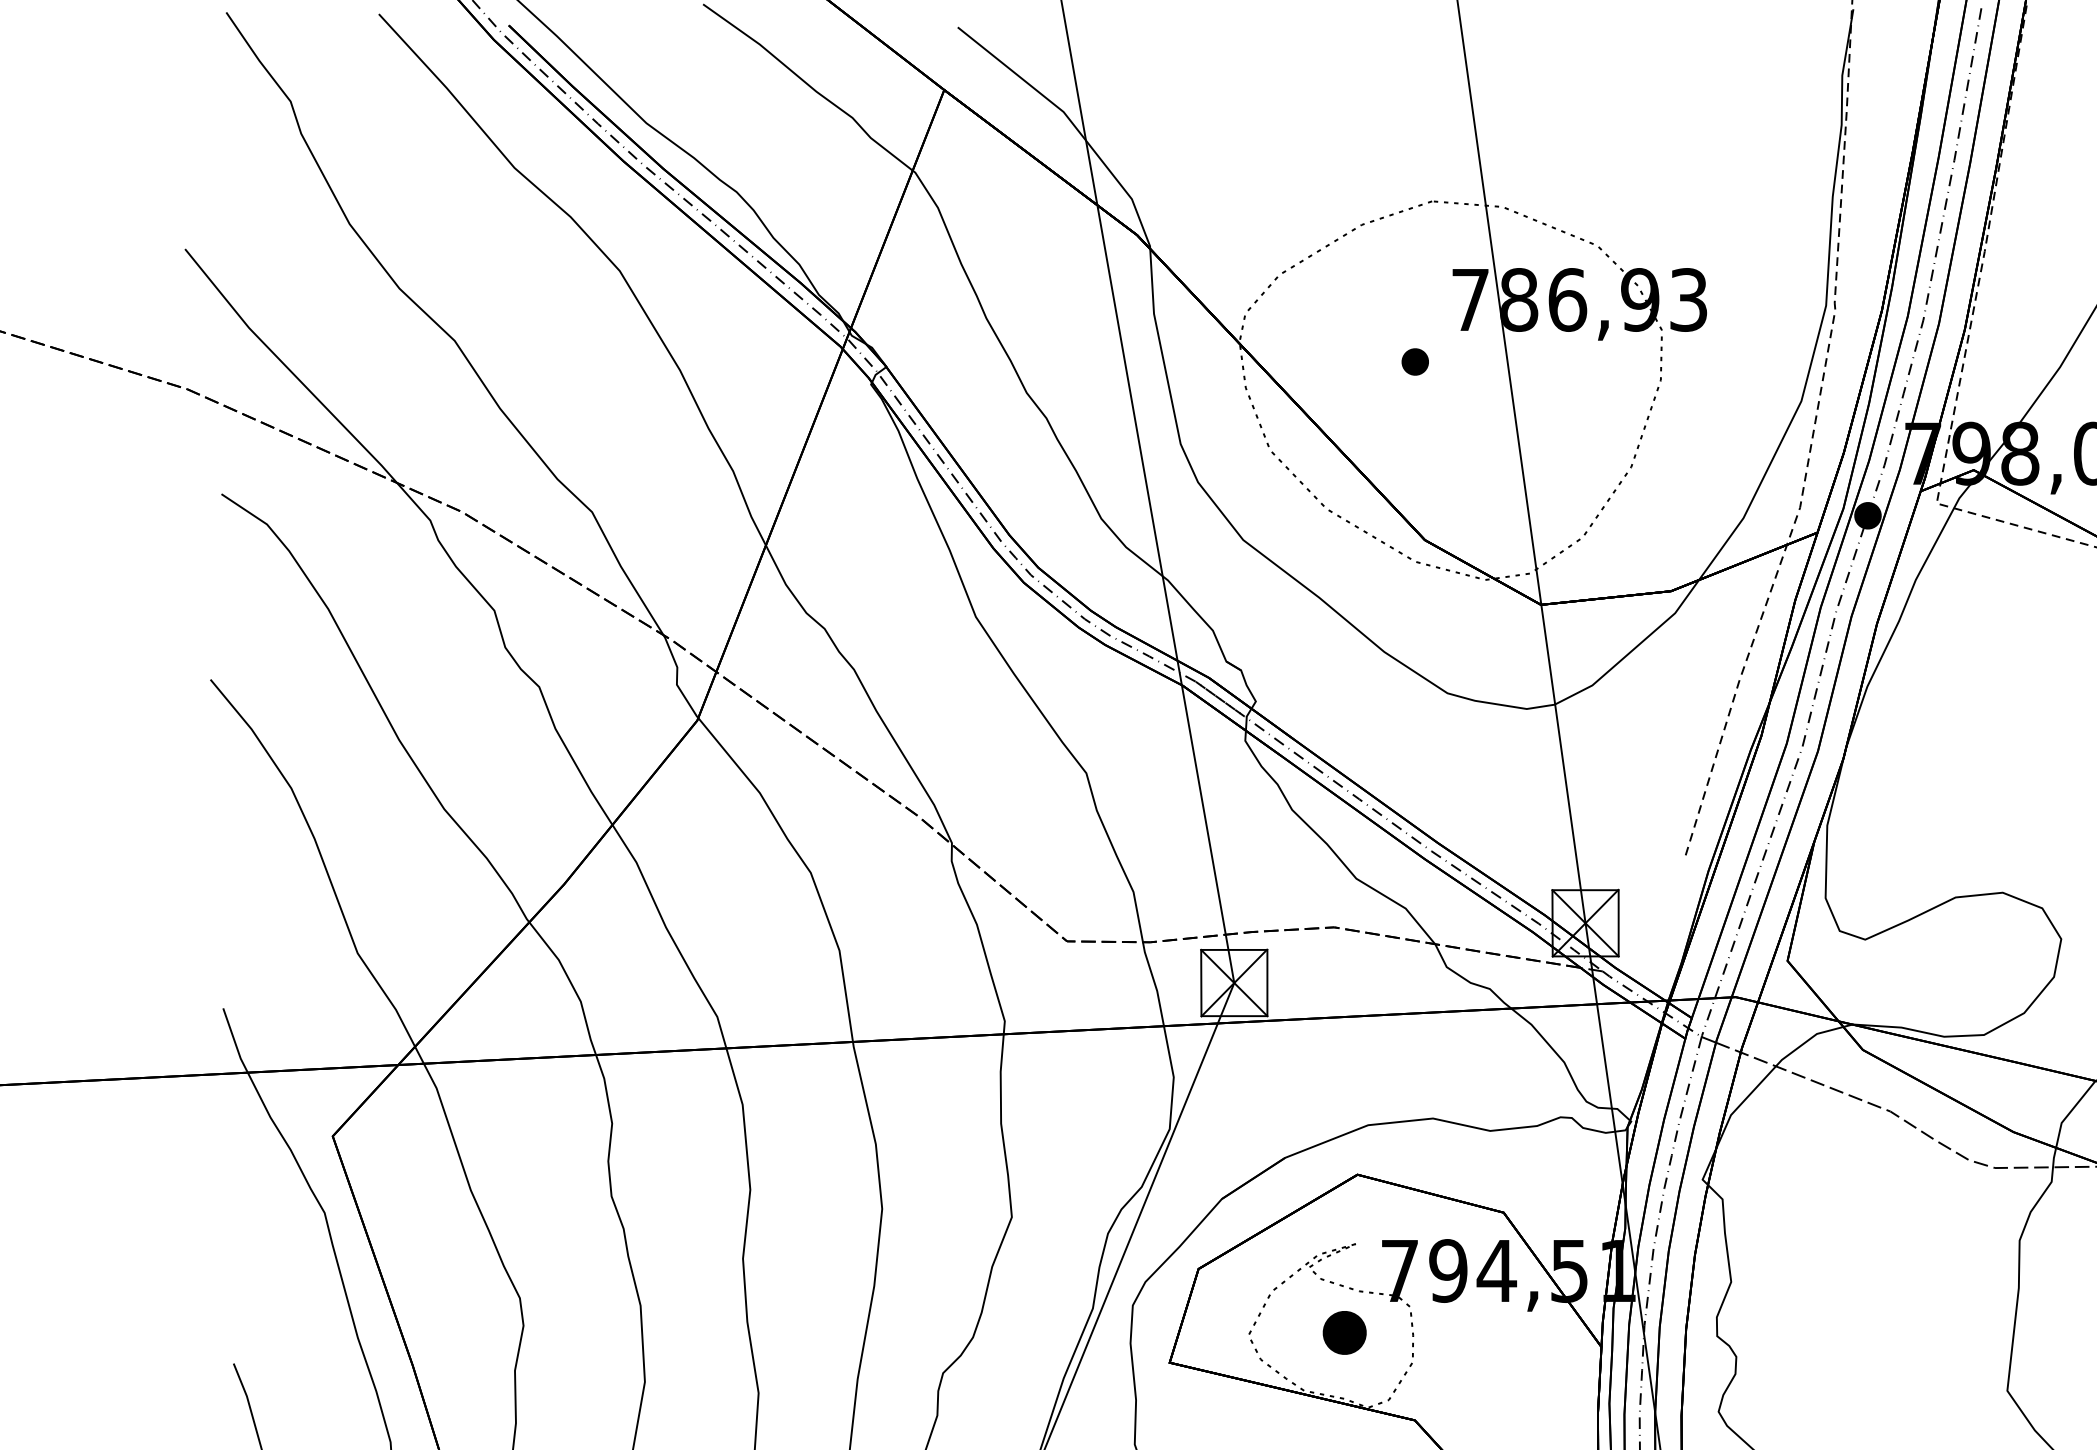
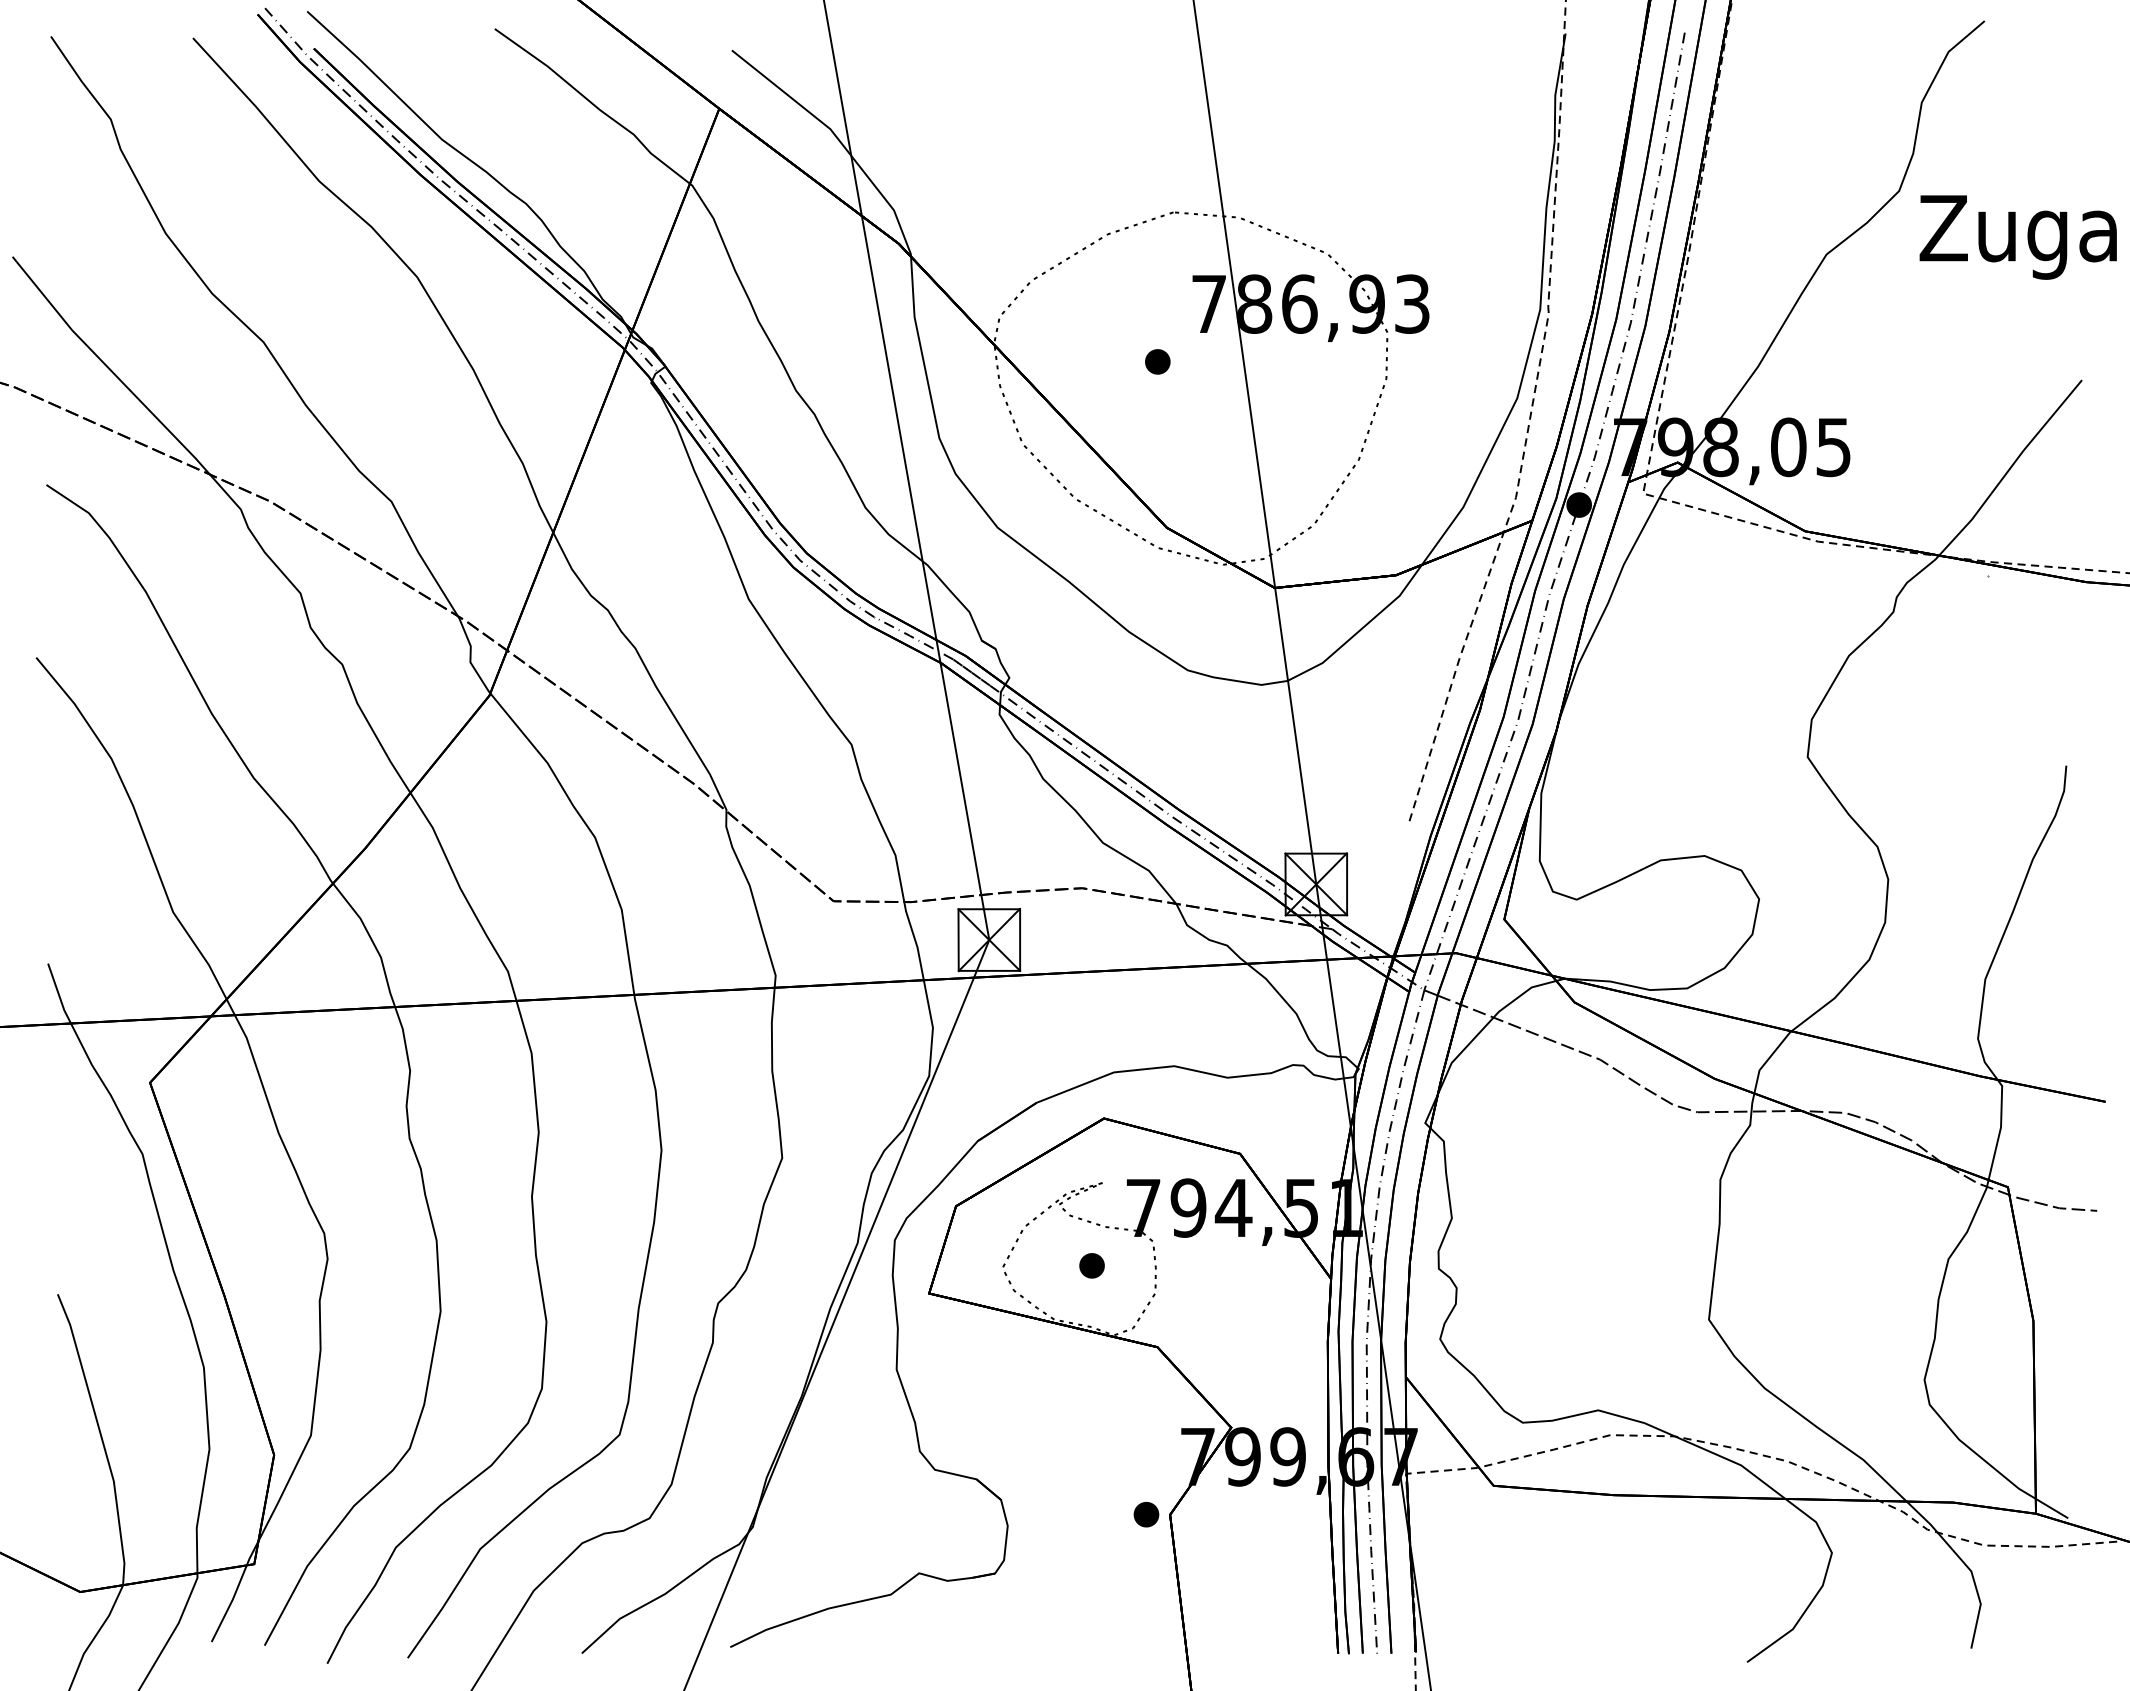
part: (1344, 1332) -> (1091, 1265), size x0.62

